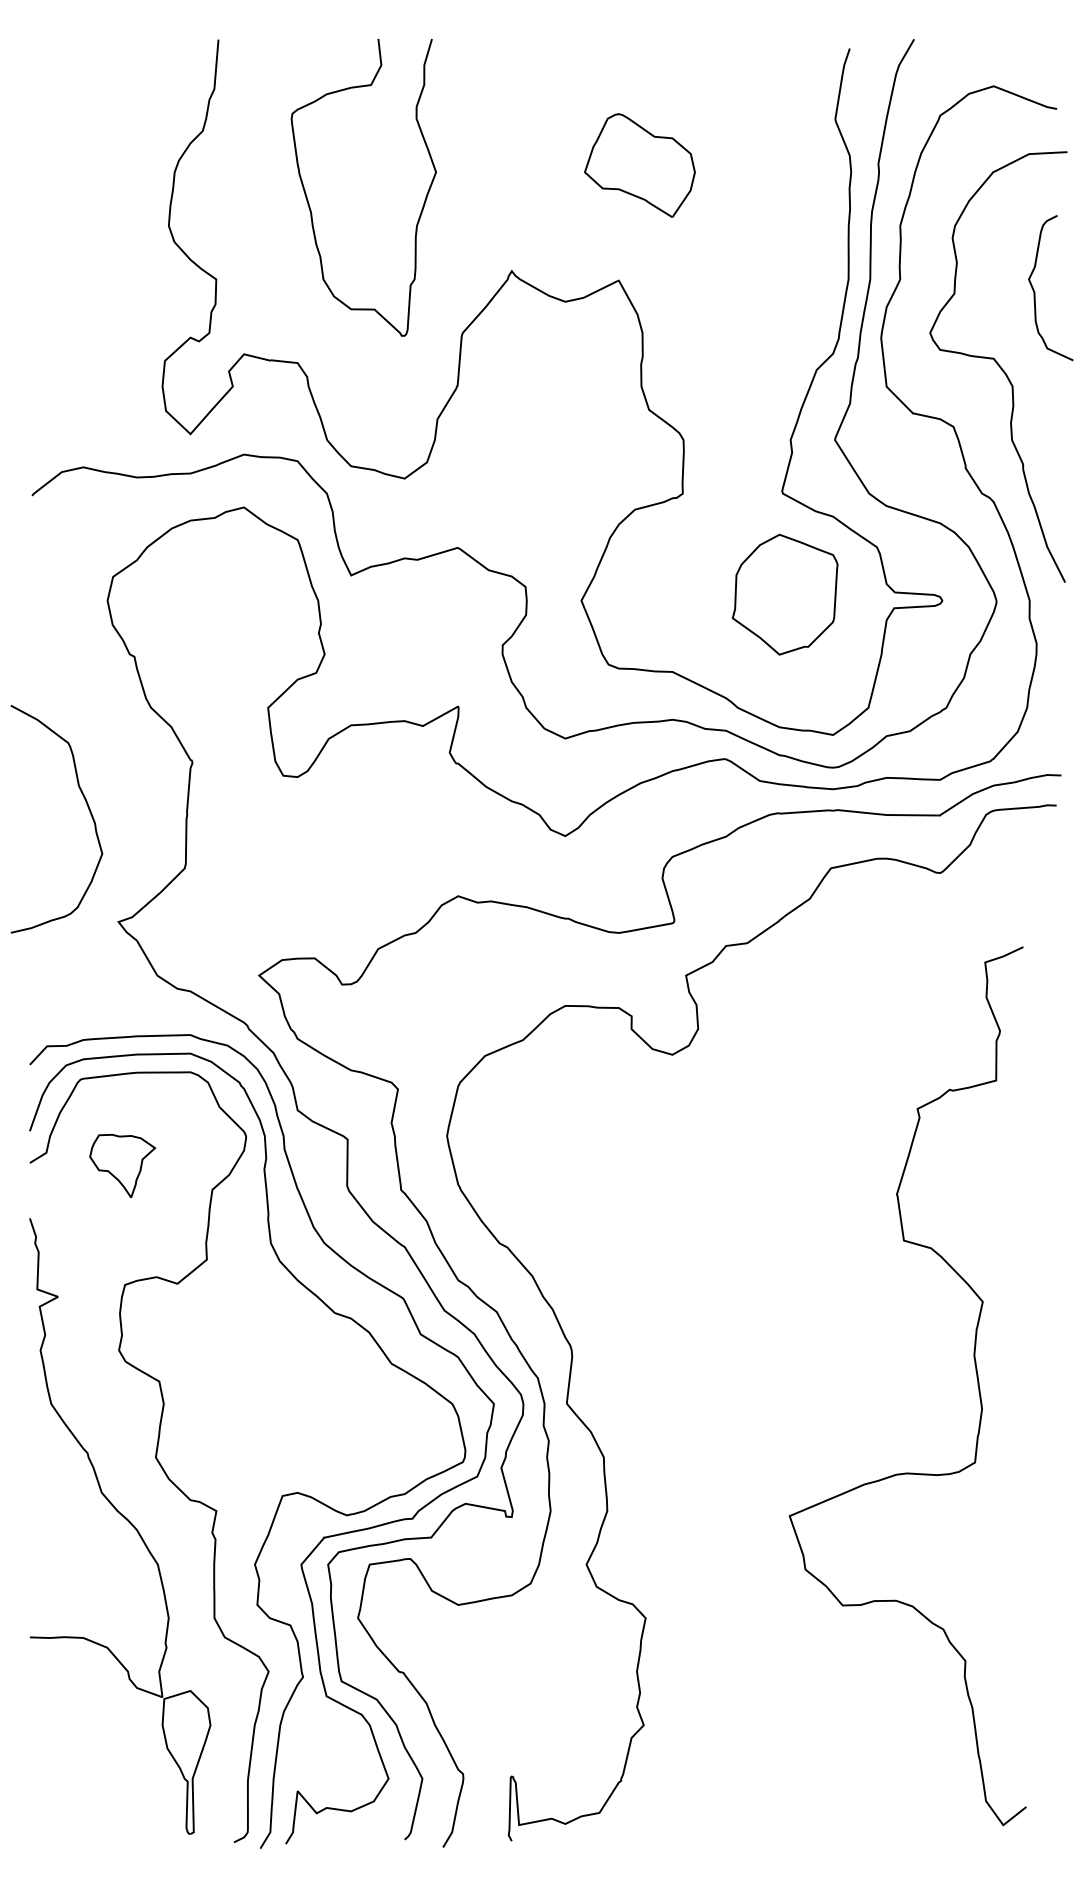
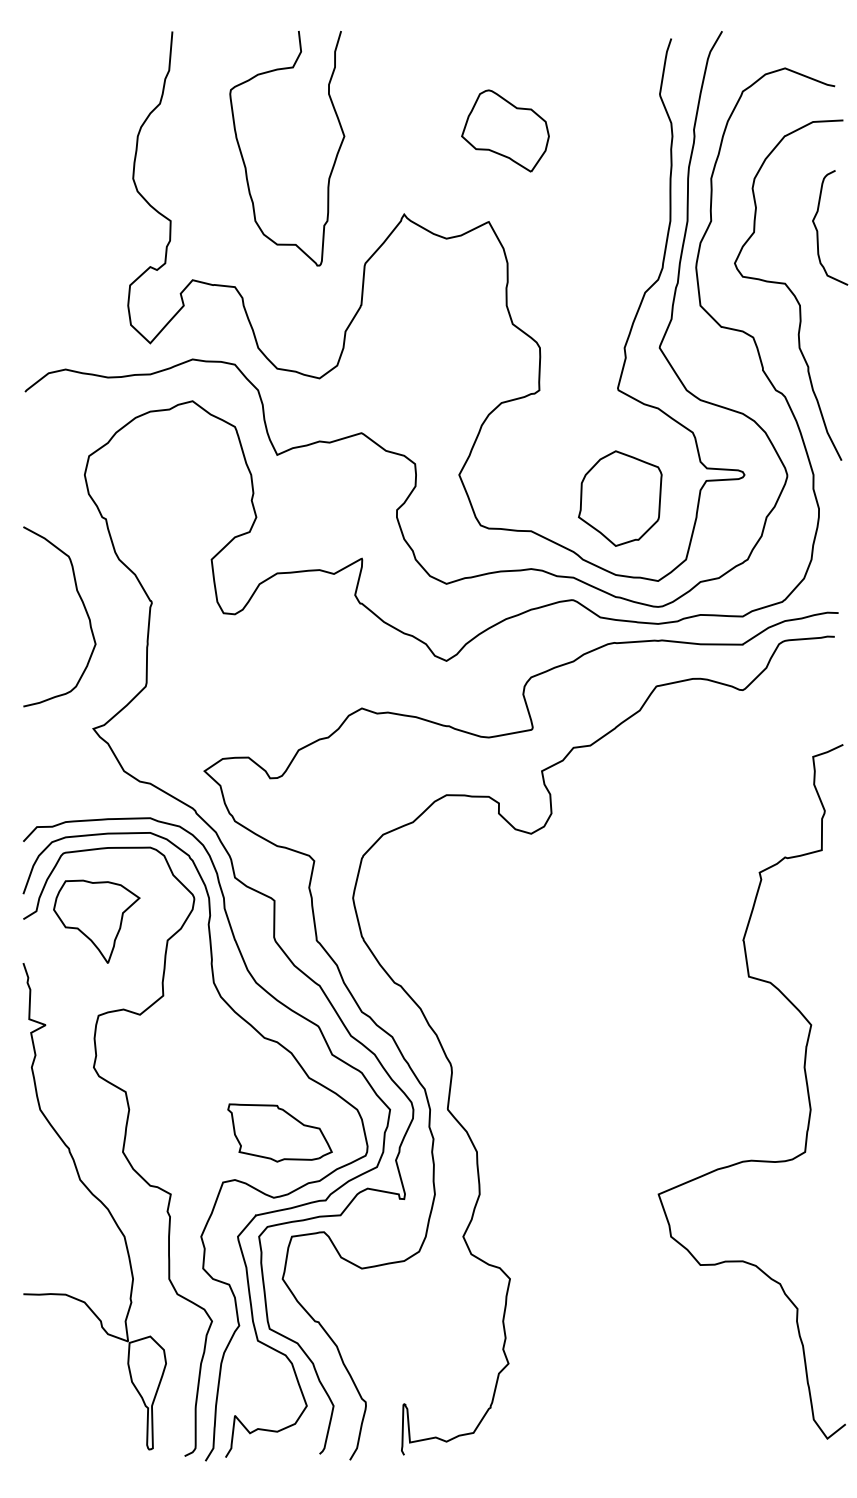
part: (784, 594) -> (619, 498), moved
curve: (87, 807) -> (83, 607), moved
part: (122, 1165) -> (96, 921), size x1.67
curve: (976, 1377) -> (806, 1084), moved
part: (354, 1433) -> (279, 1133), added

